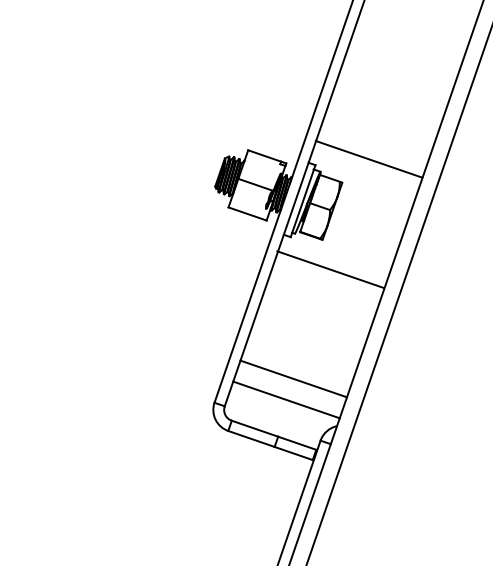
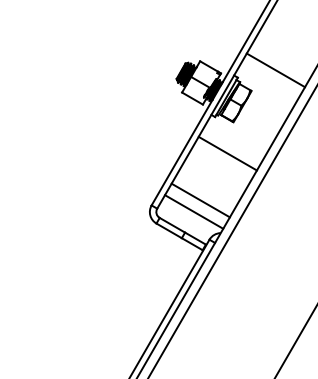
line: (368, 159) -> (275, 70), moved
line: (330, 269) -> (227, 153), moved

